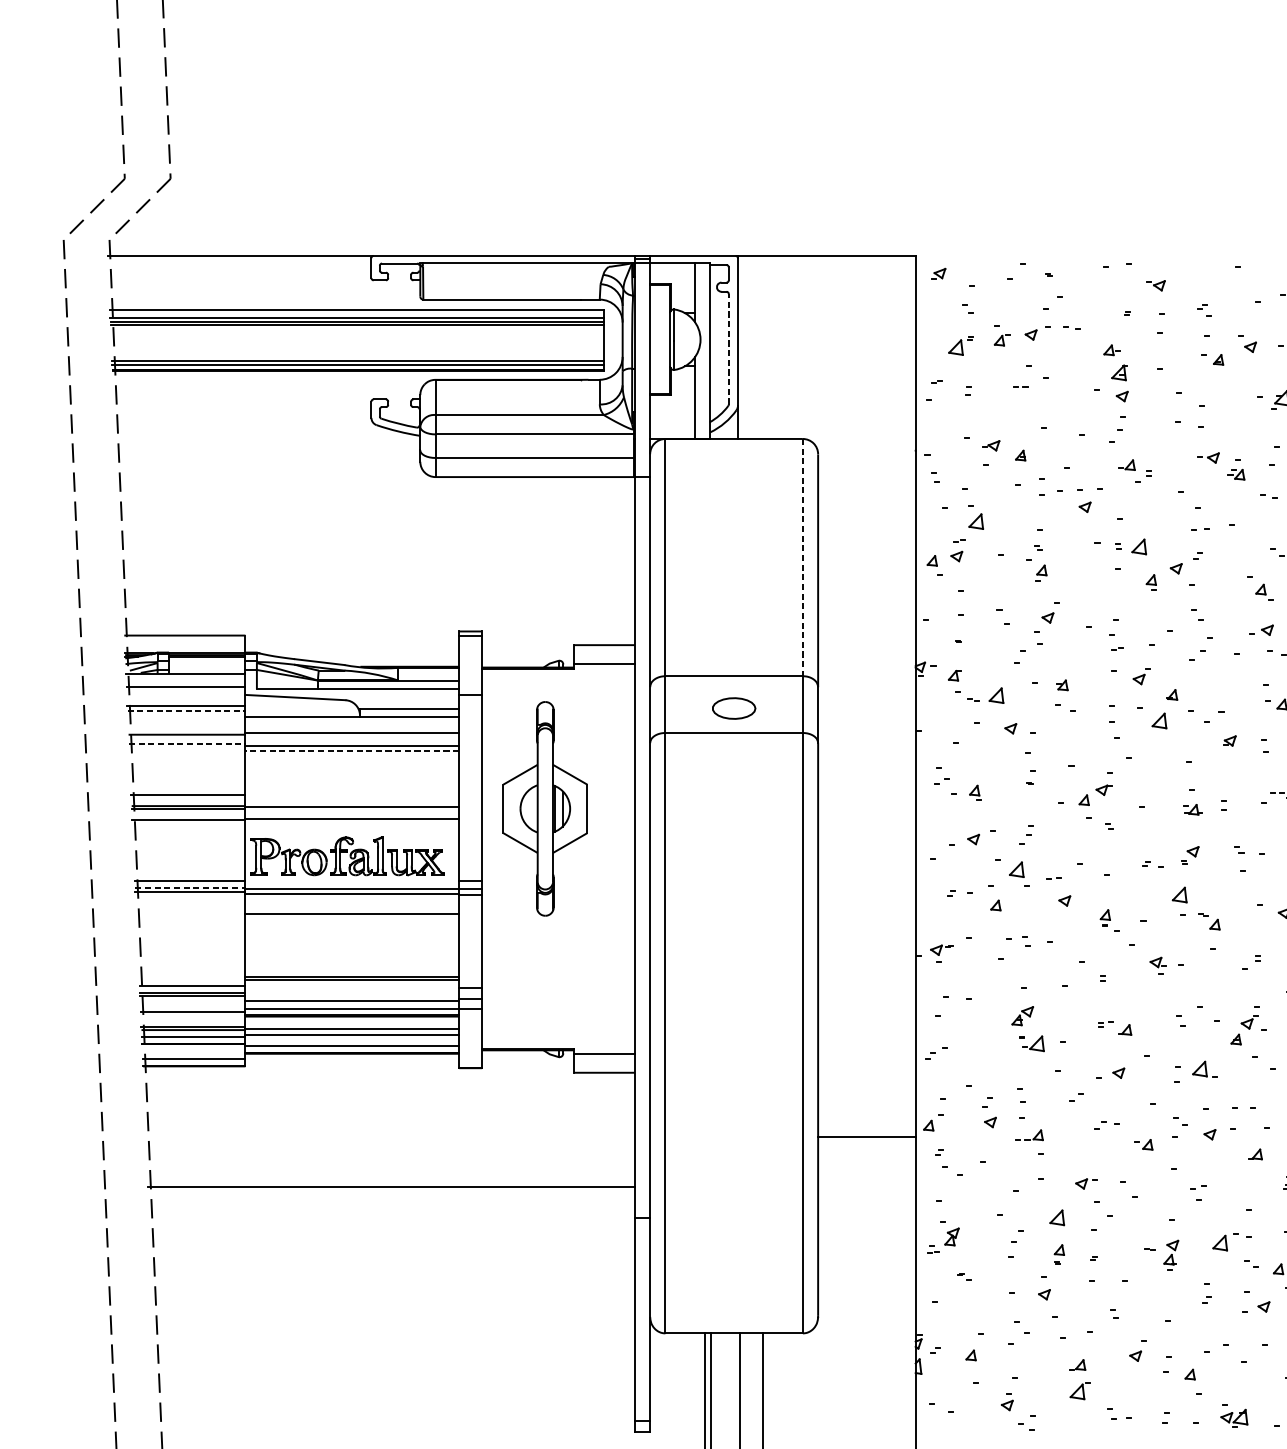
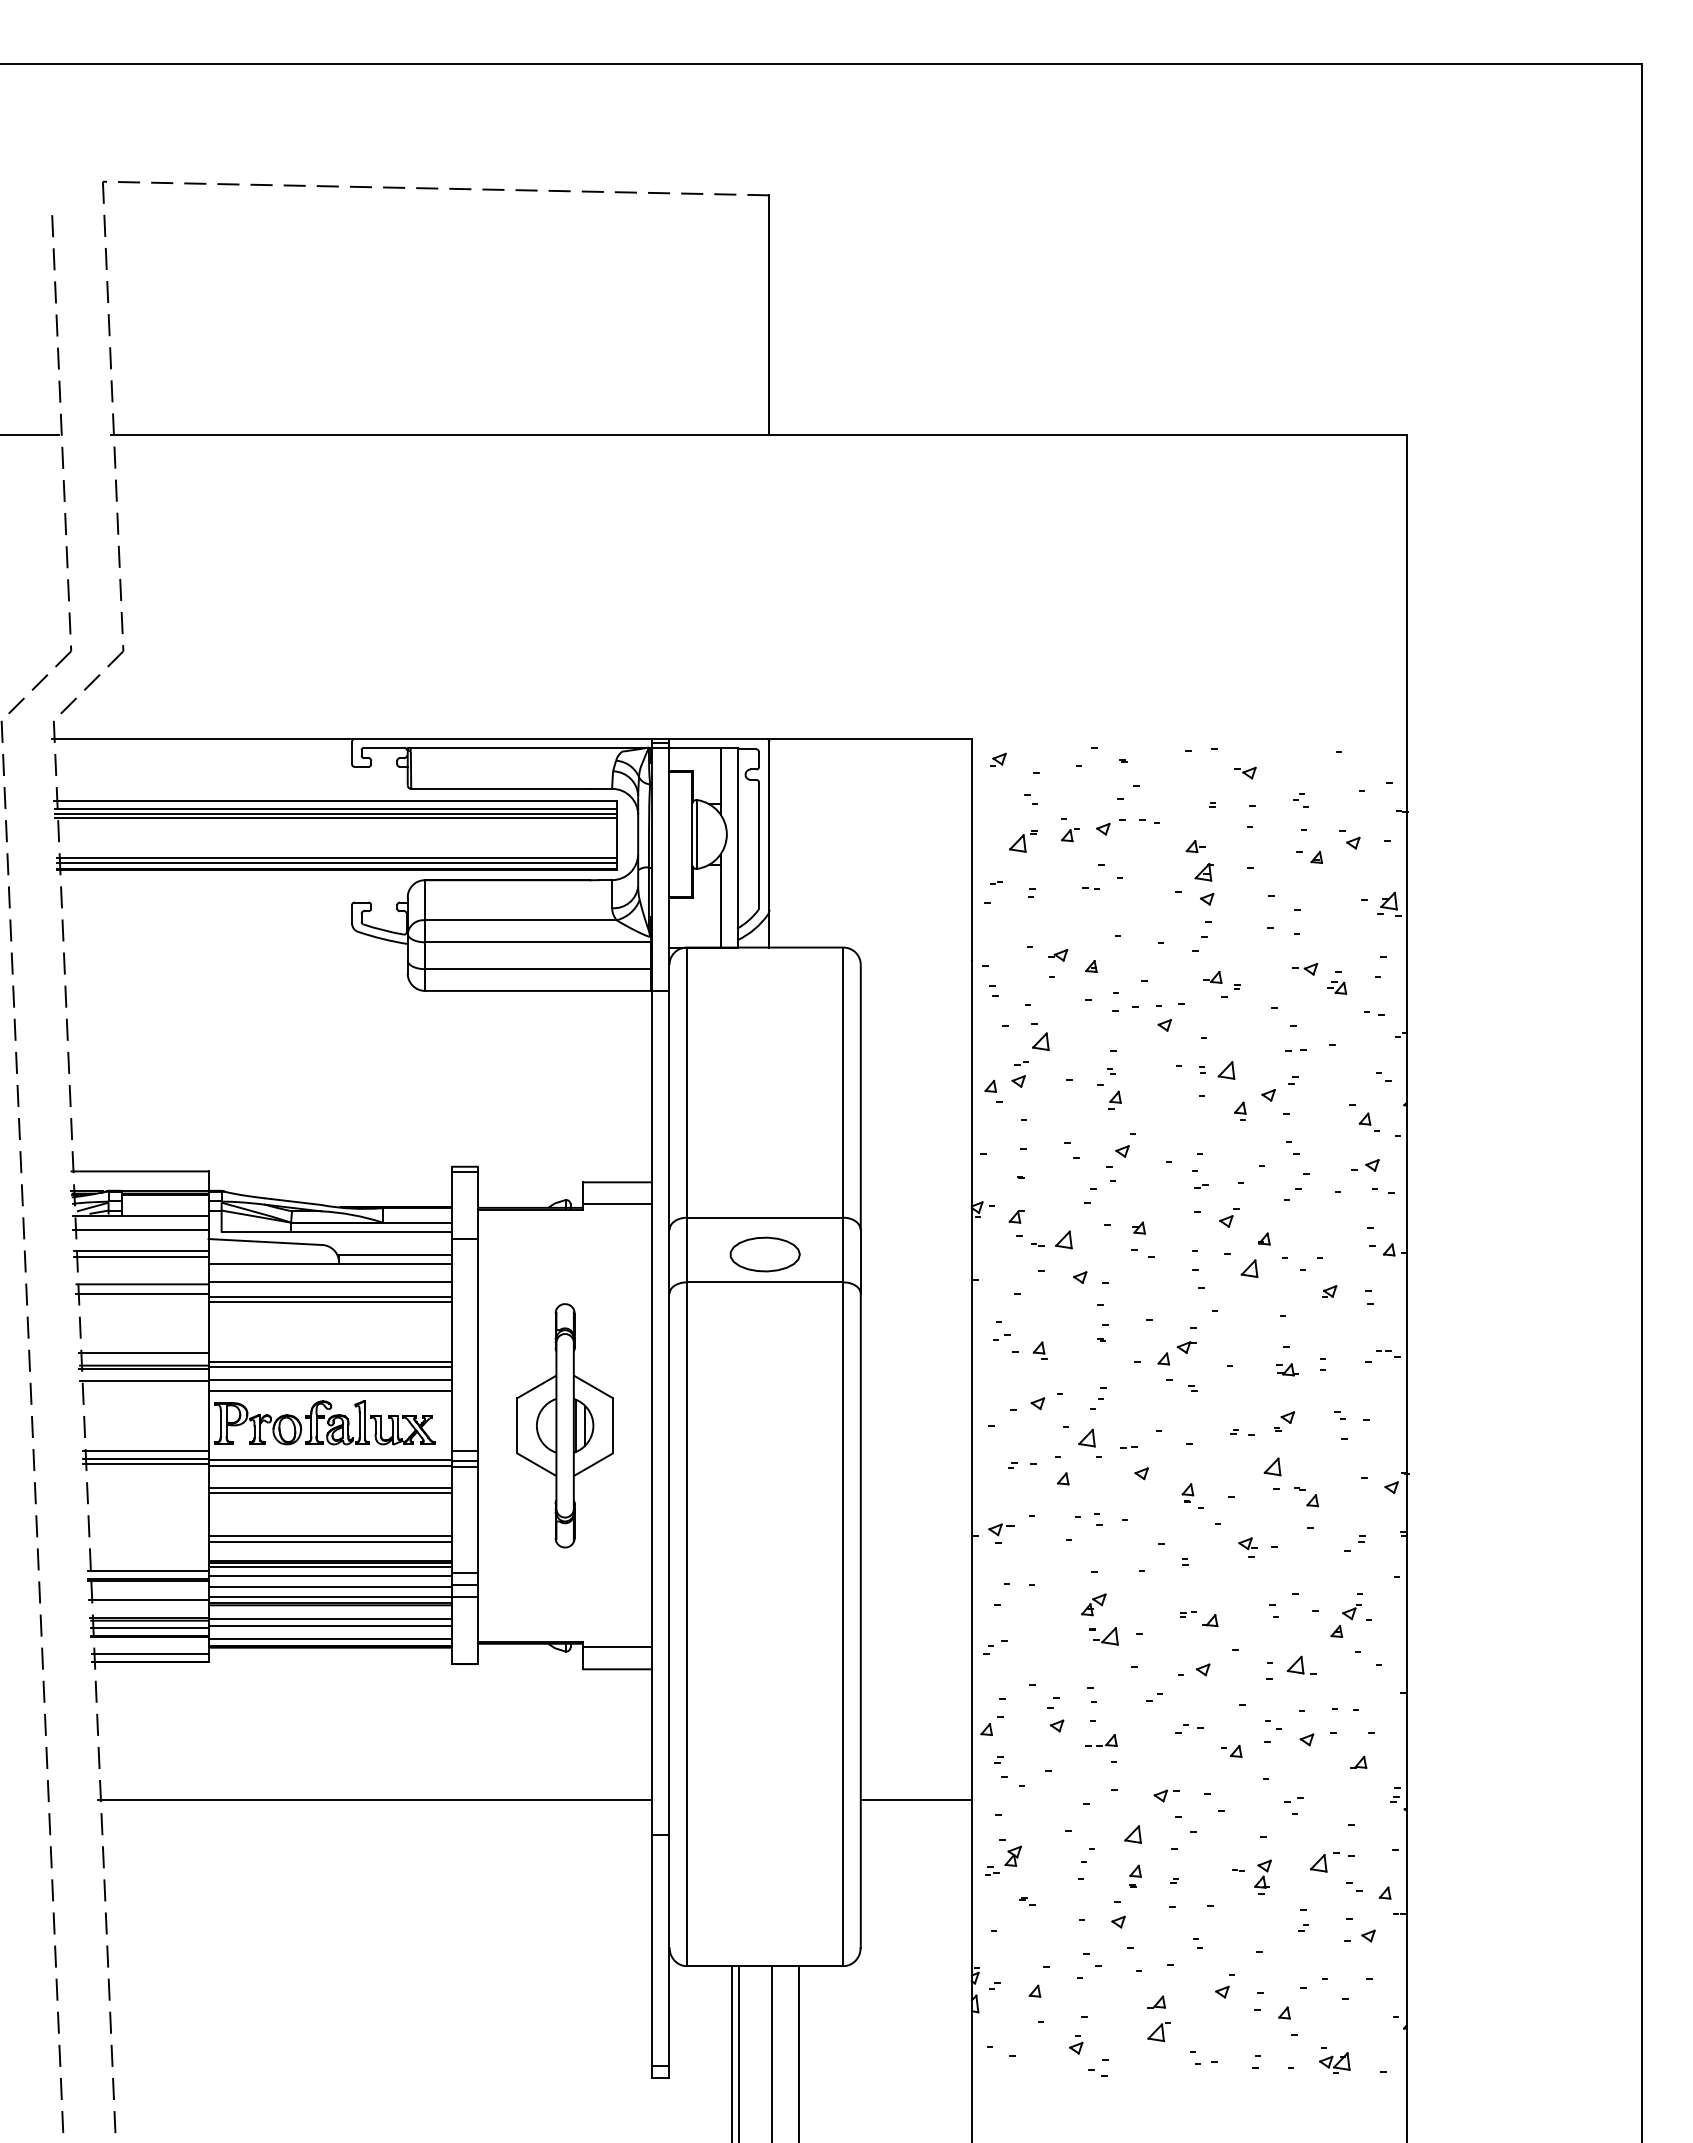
line: (729, 349) -> (759, 845), dashed -> solid
line: (802, 558) -> (843, 1083), dashed -> solid
part: (733, 708) -> (764, 1254), size x1.43
line: (186, 711) -> (141, 1257), dashed -> solid
line: (187, 743) -> (142, 1294), dashed -> solid
line: (352, 750) -> (330, 1302), dashed -> solid
line: (352, 803) -> (330, 1362), added
part: (544, 808) -> (564, 1425), moved
line: (352, 827) -> (330, 1390), added
line: (190, 888) -> (145, 1459), dashed -> solid
line: (352, 917) -> (330, 1492), added
line: (352, 956) -> (330, 1536), added
line: (352, 960) -> (330, 1541), added
line: (352, 982) -> (330, 1566), added
line: (352, 990) -> (330, 1575), added
line: (866, 1136) -> (915, 1799), moved

